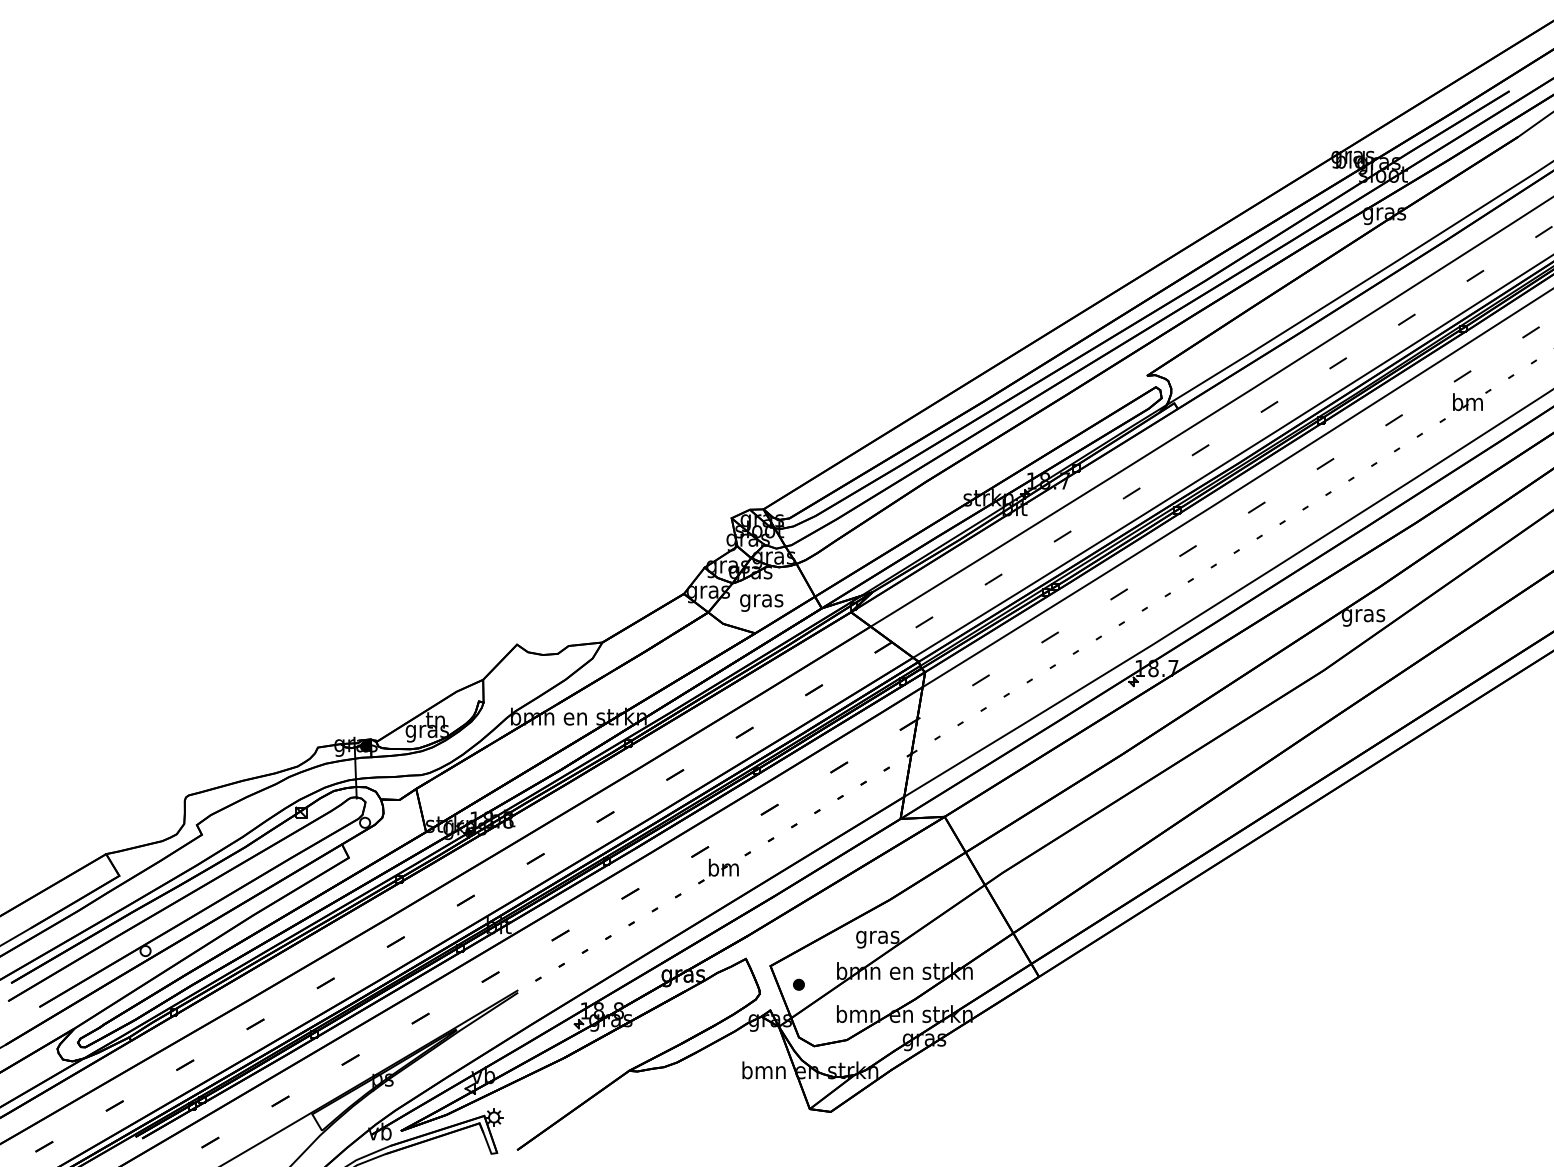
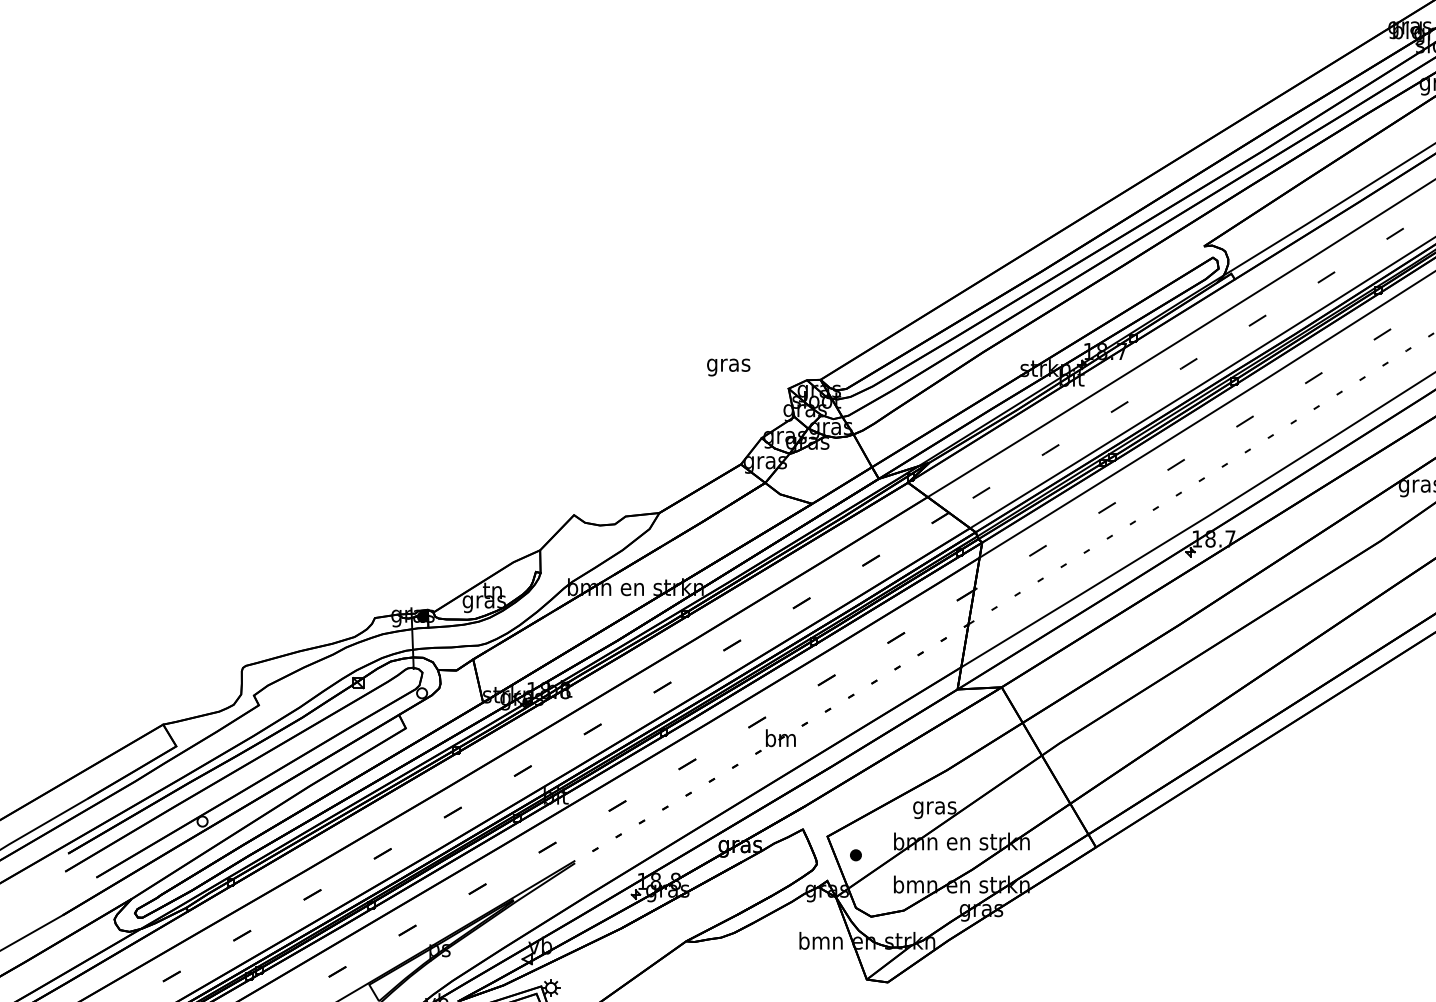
text: (761, 602) -> (728, 366), moved

